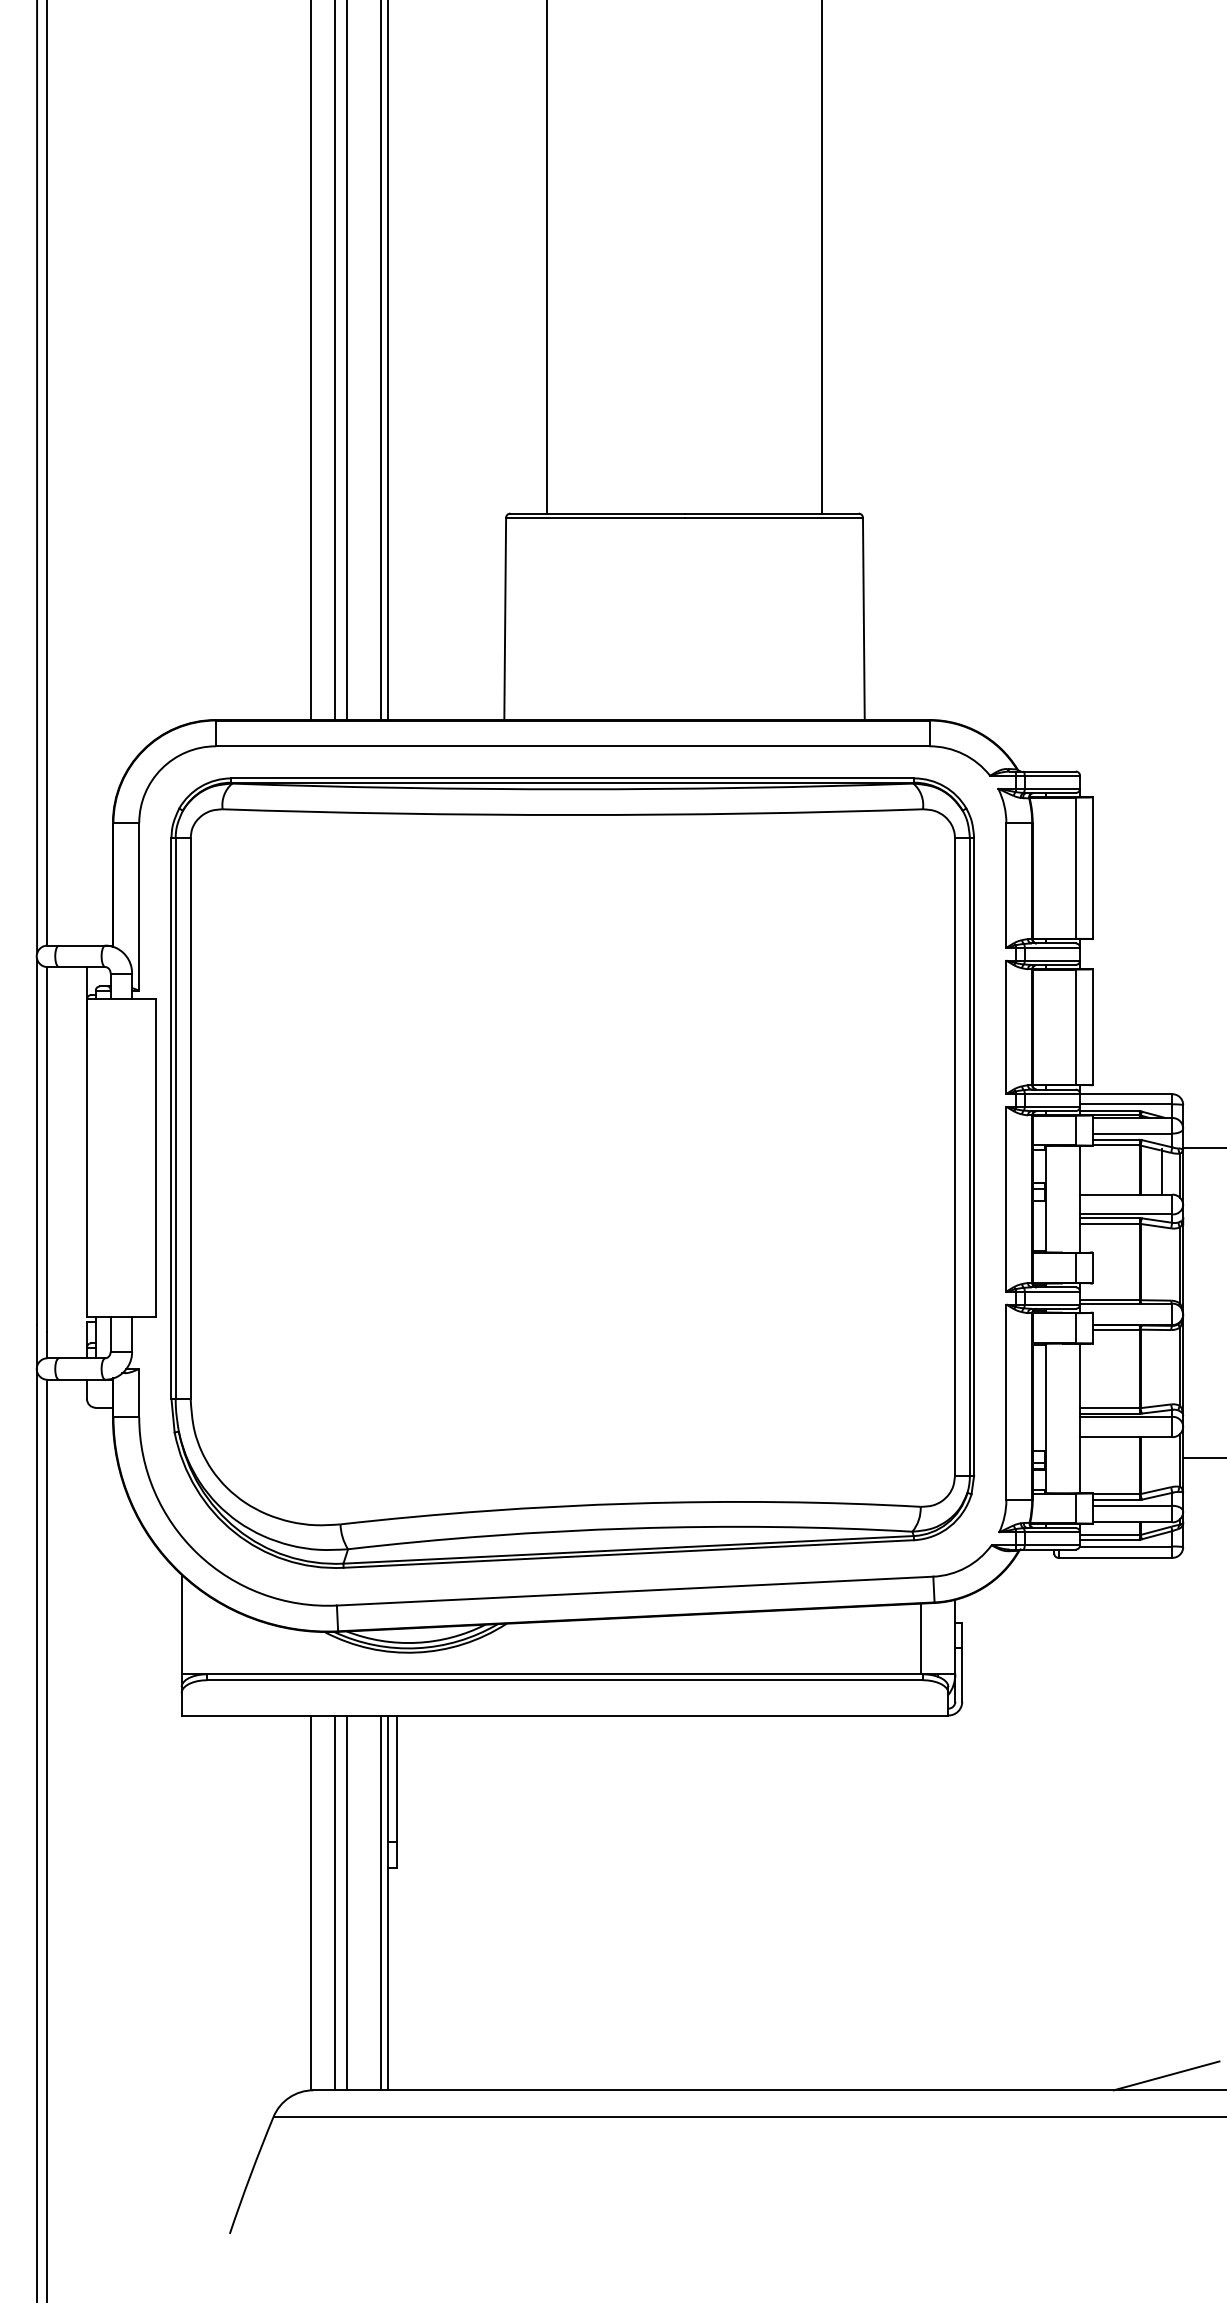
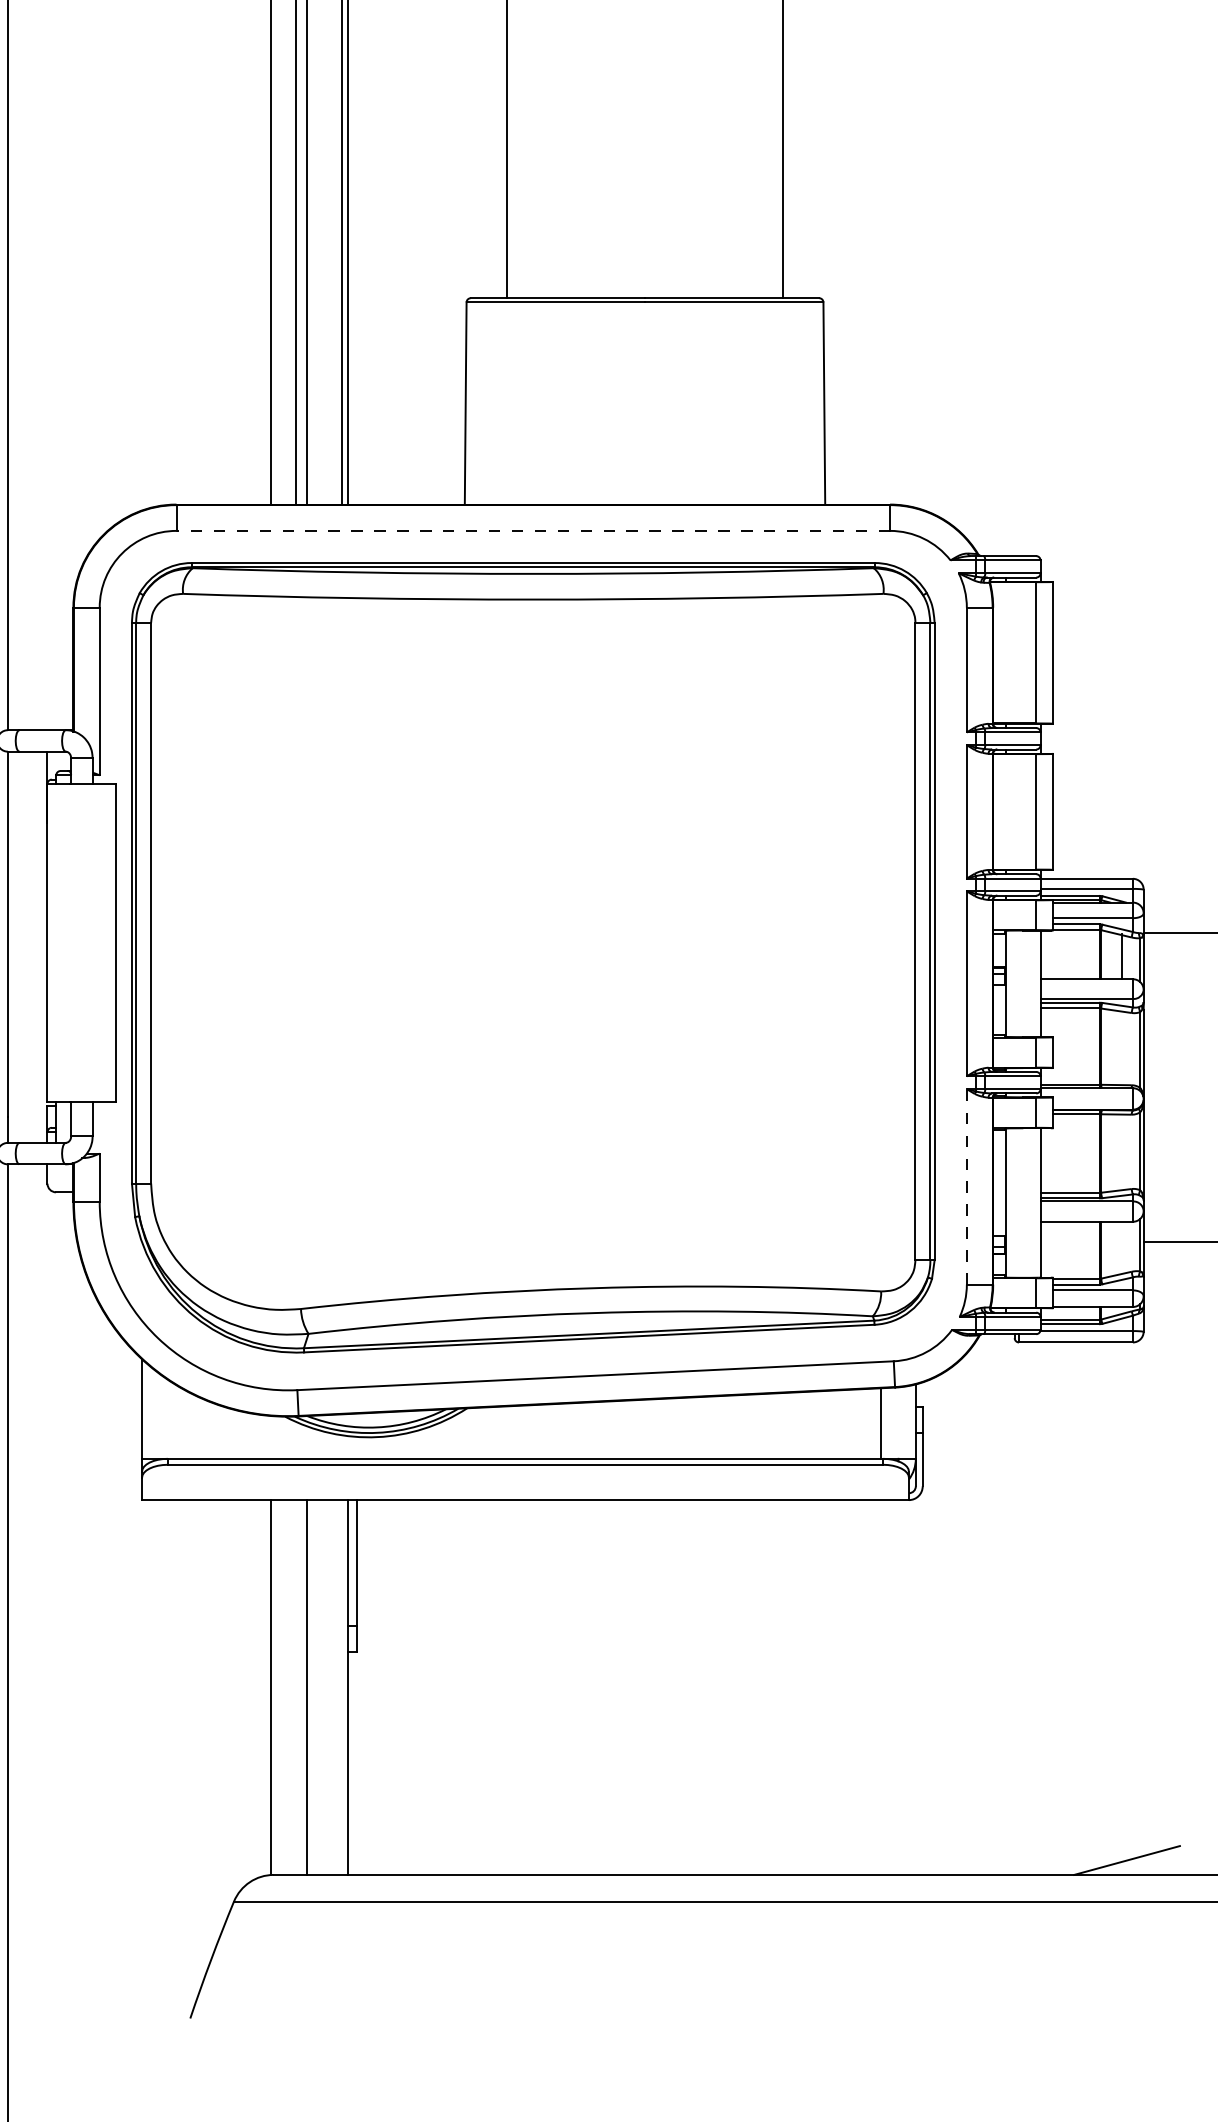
line: (572, 746) -> (532, 531), solid -> dashed
line: (1006, 1402) -> (966, 1187), solid -> dashed
line: (335, 1902) -> (295, 1687), removed
line: (381, 1902) -> (341, 1687), removed

